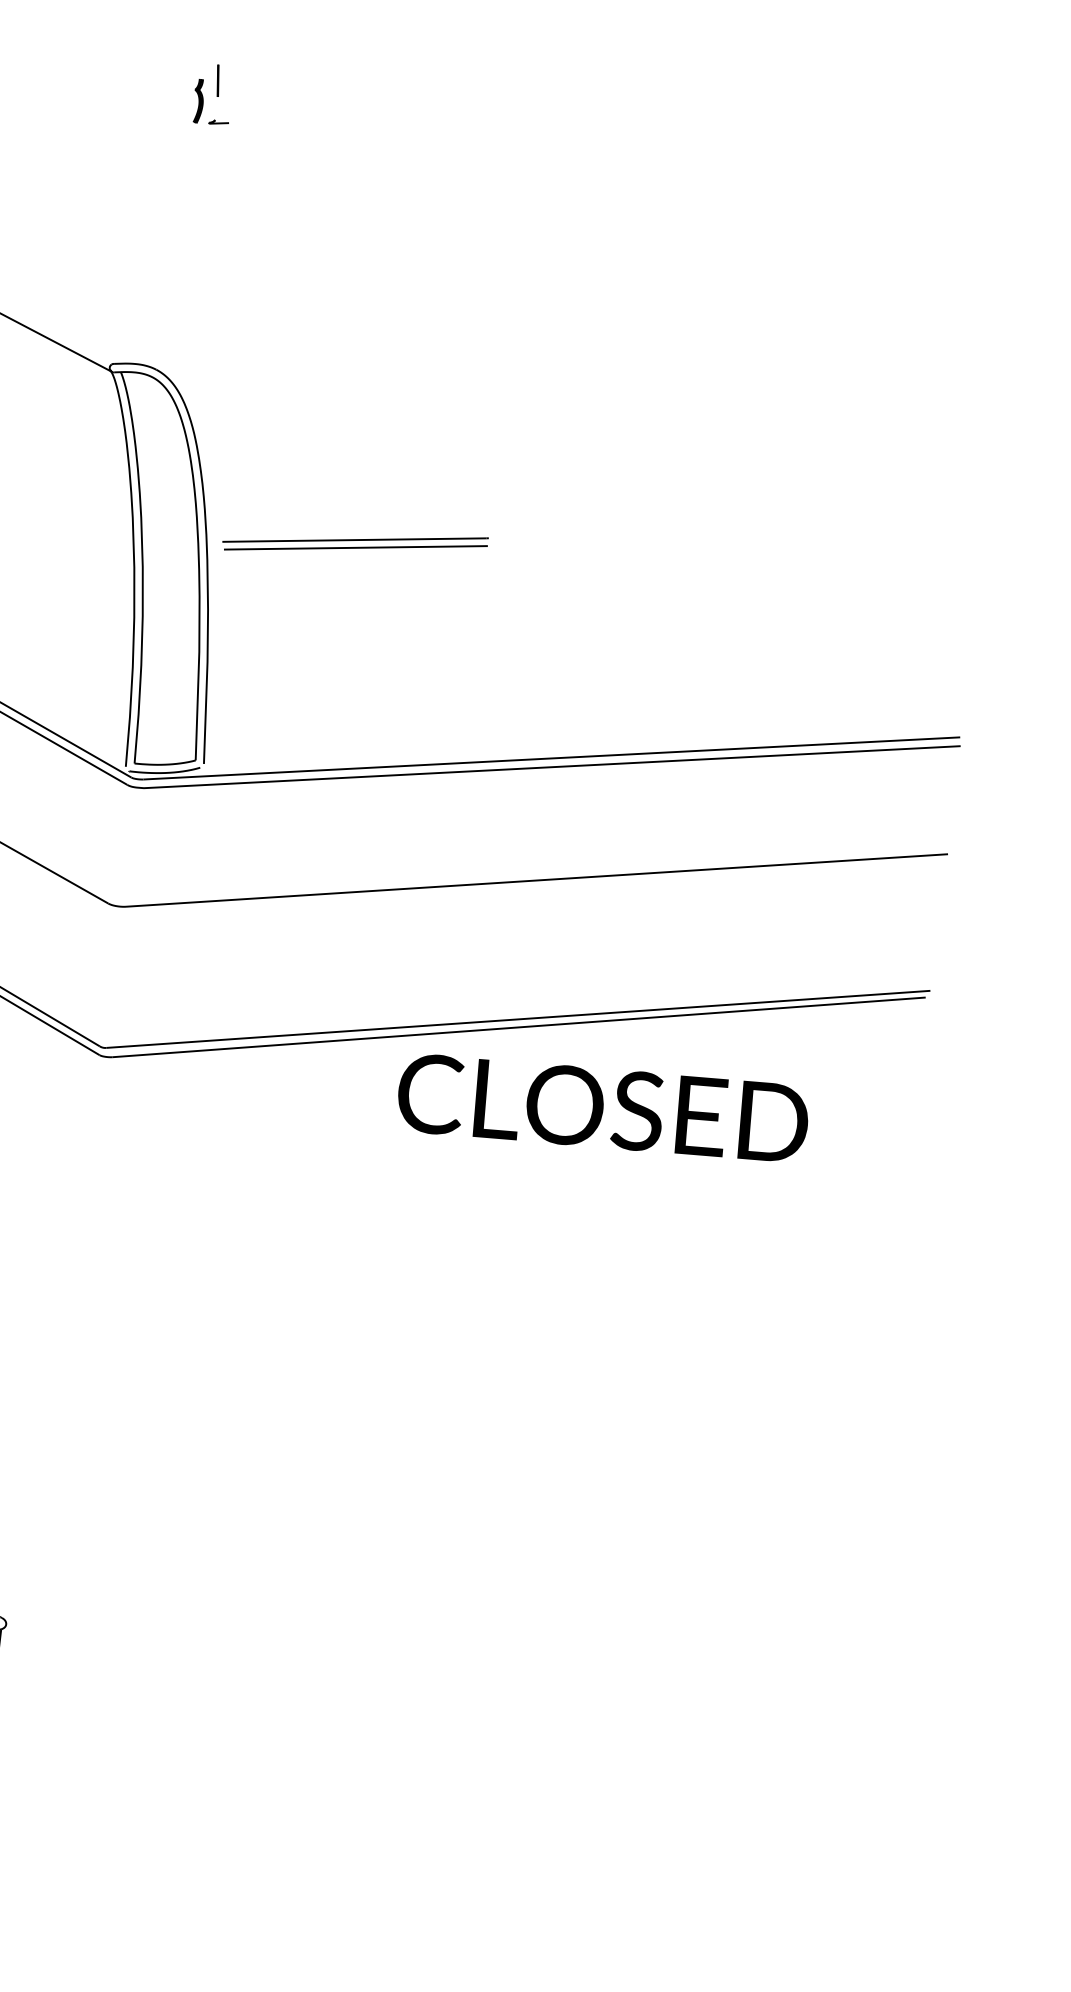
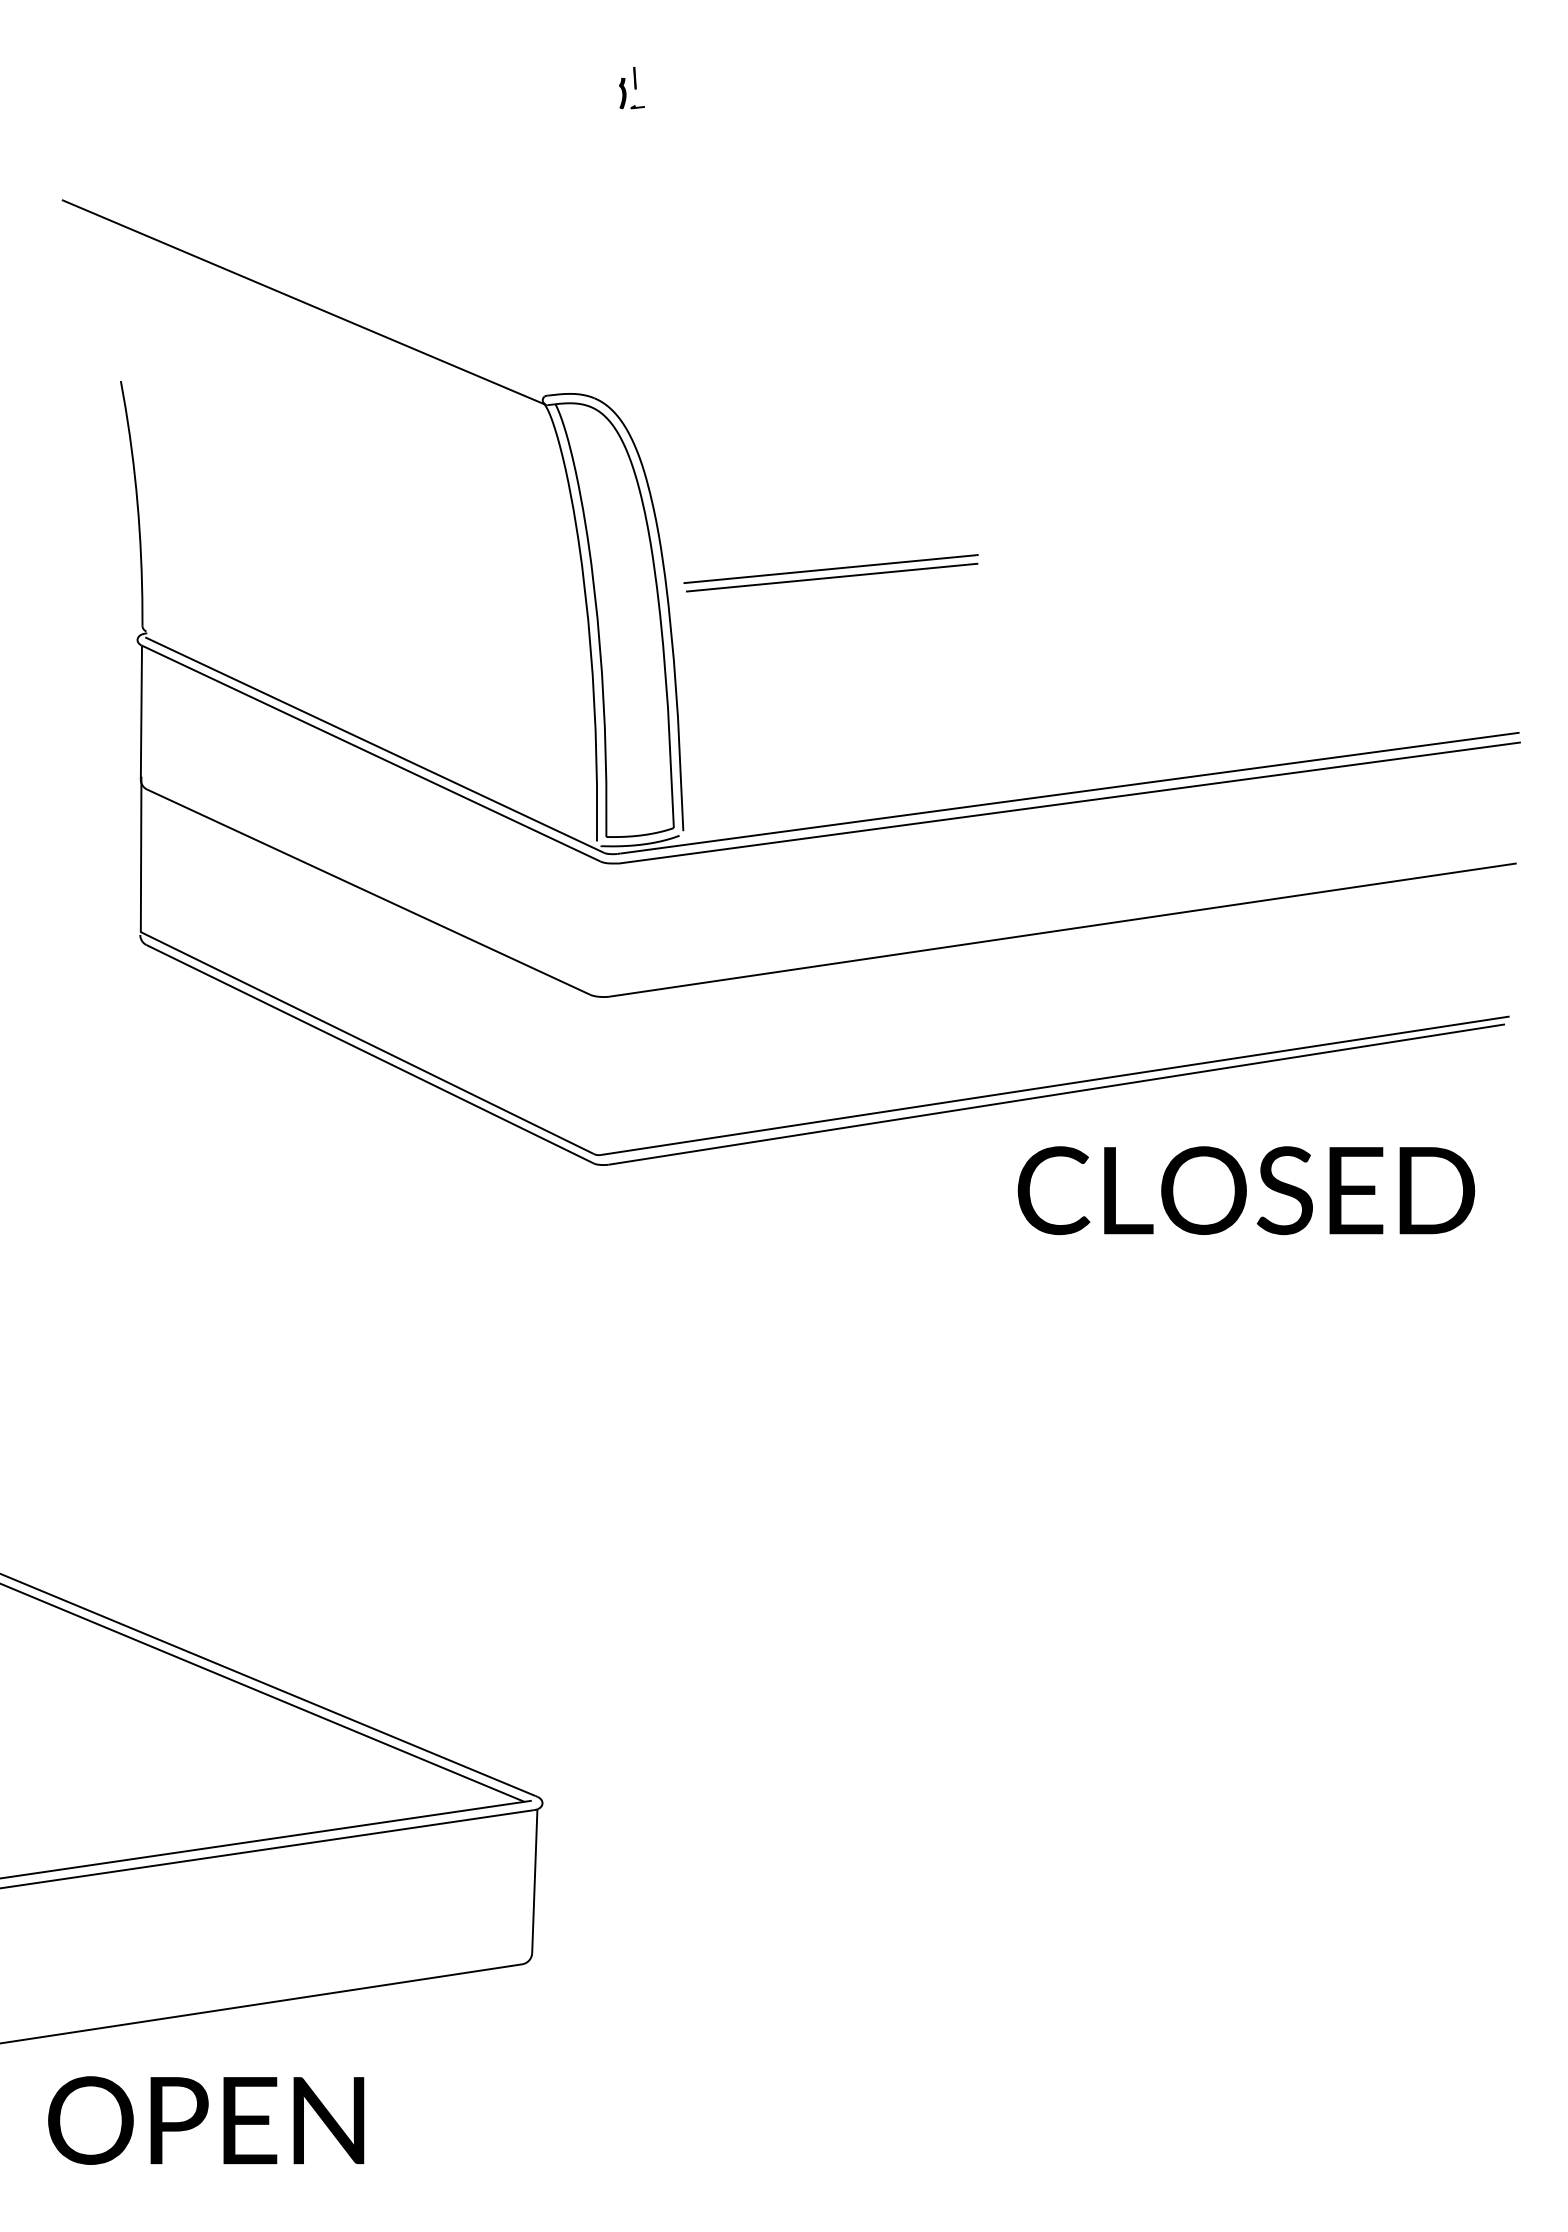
part: (212, 94) -> (631, 87), size x0.62
text: (603, 1108) -> (1246, 1190), moved

